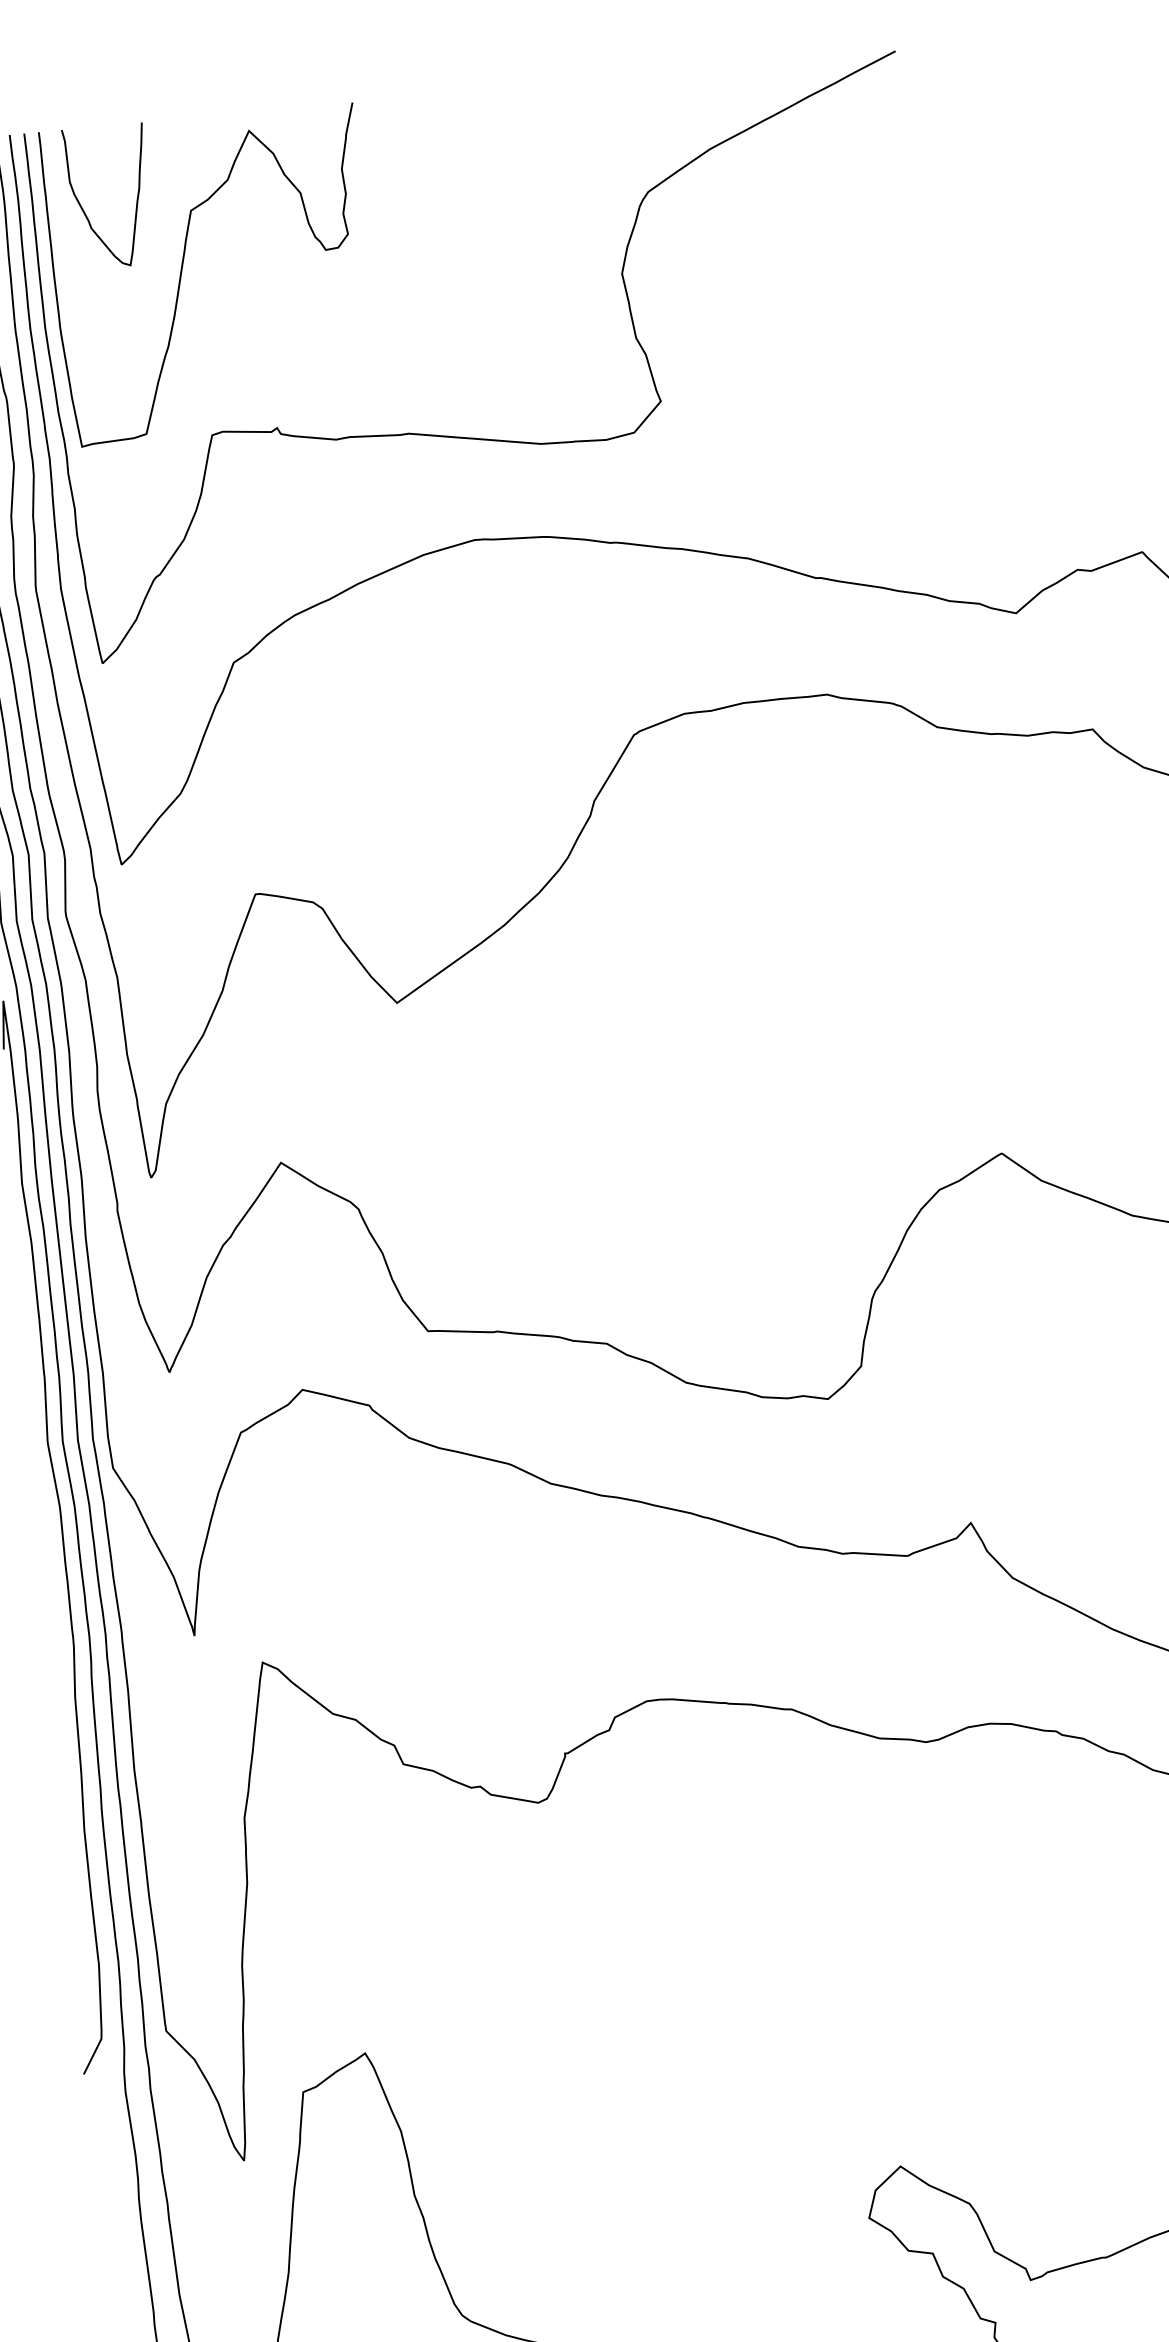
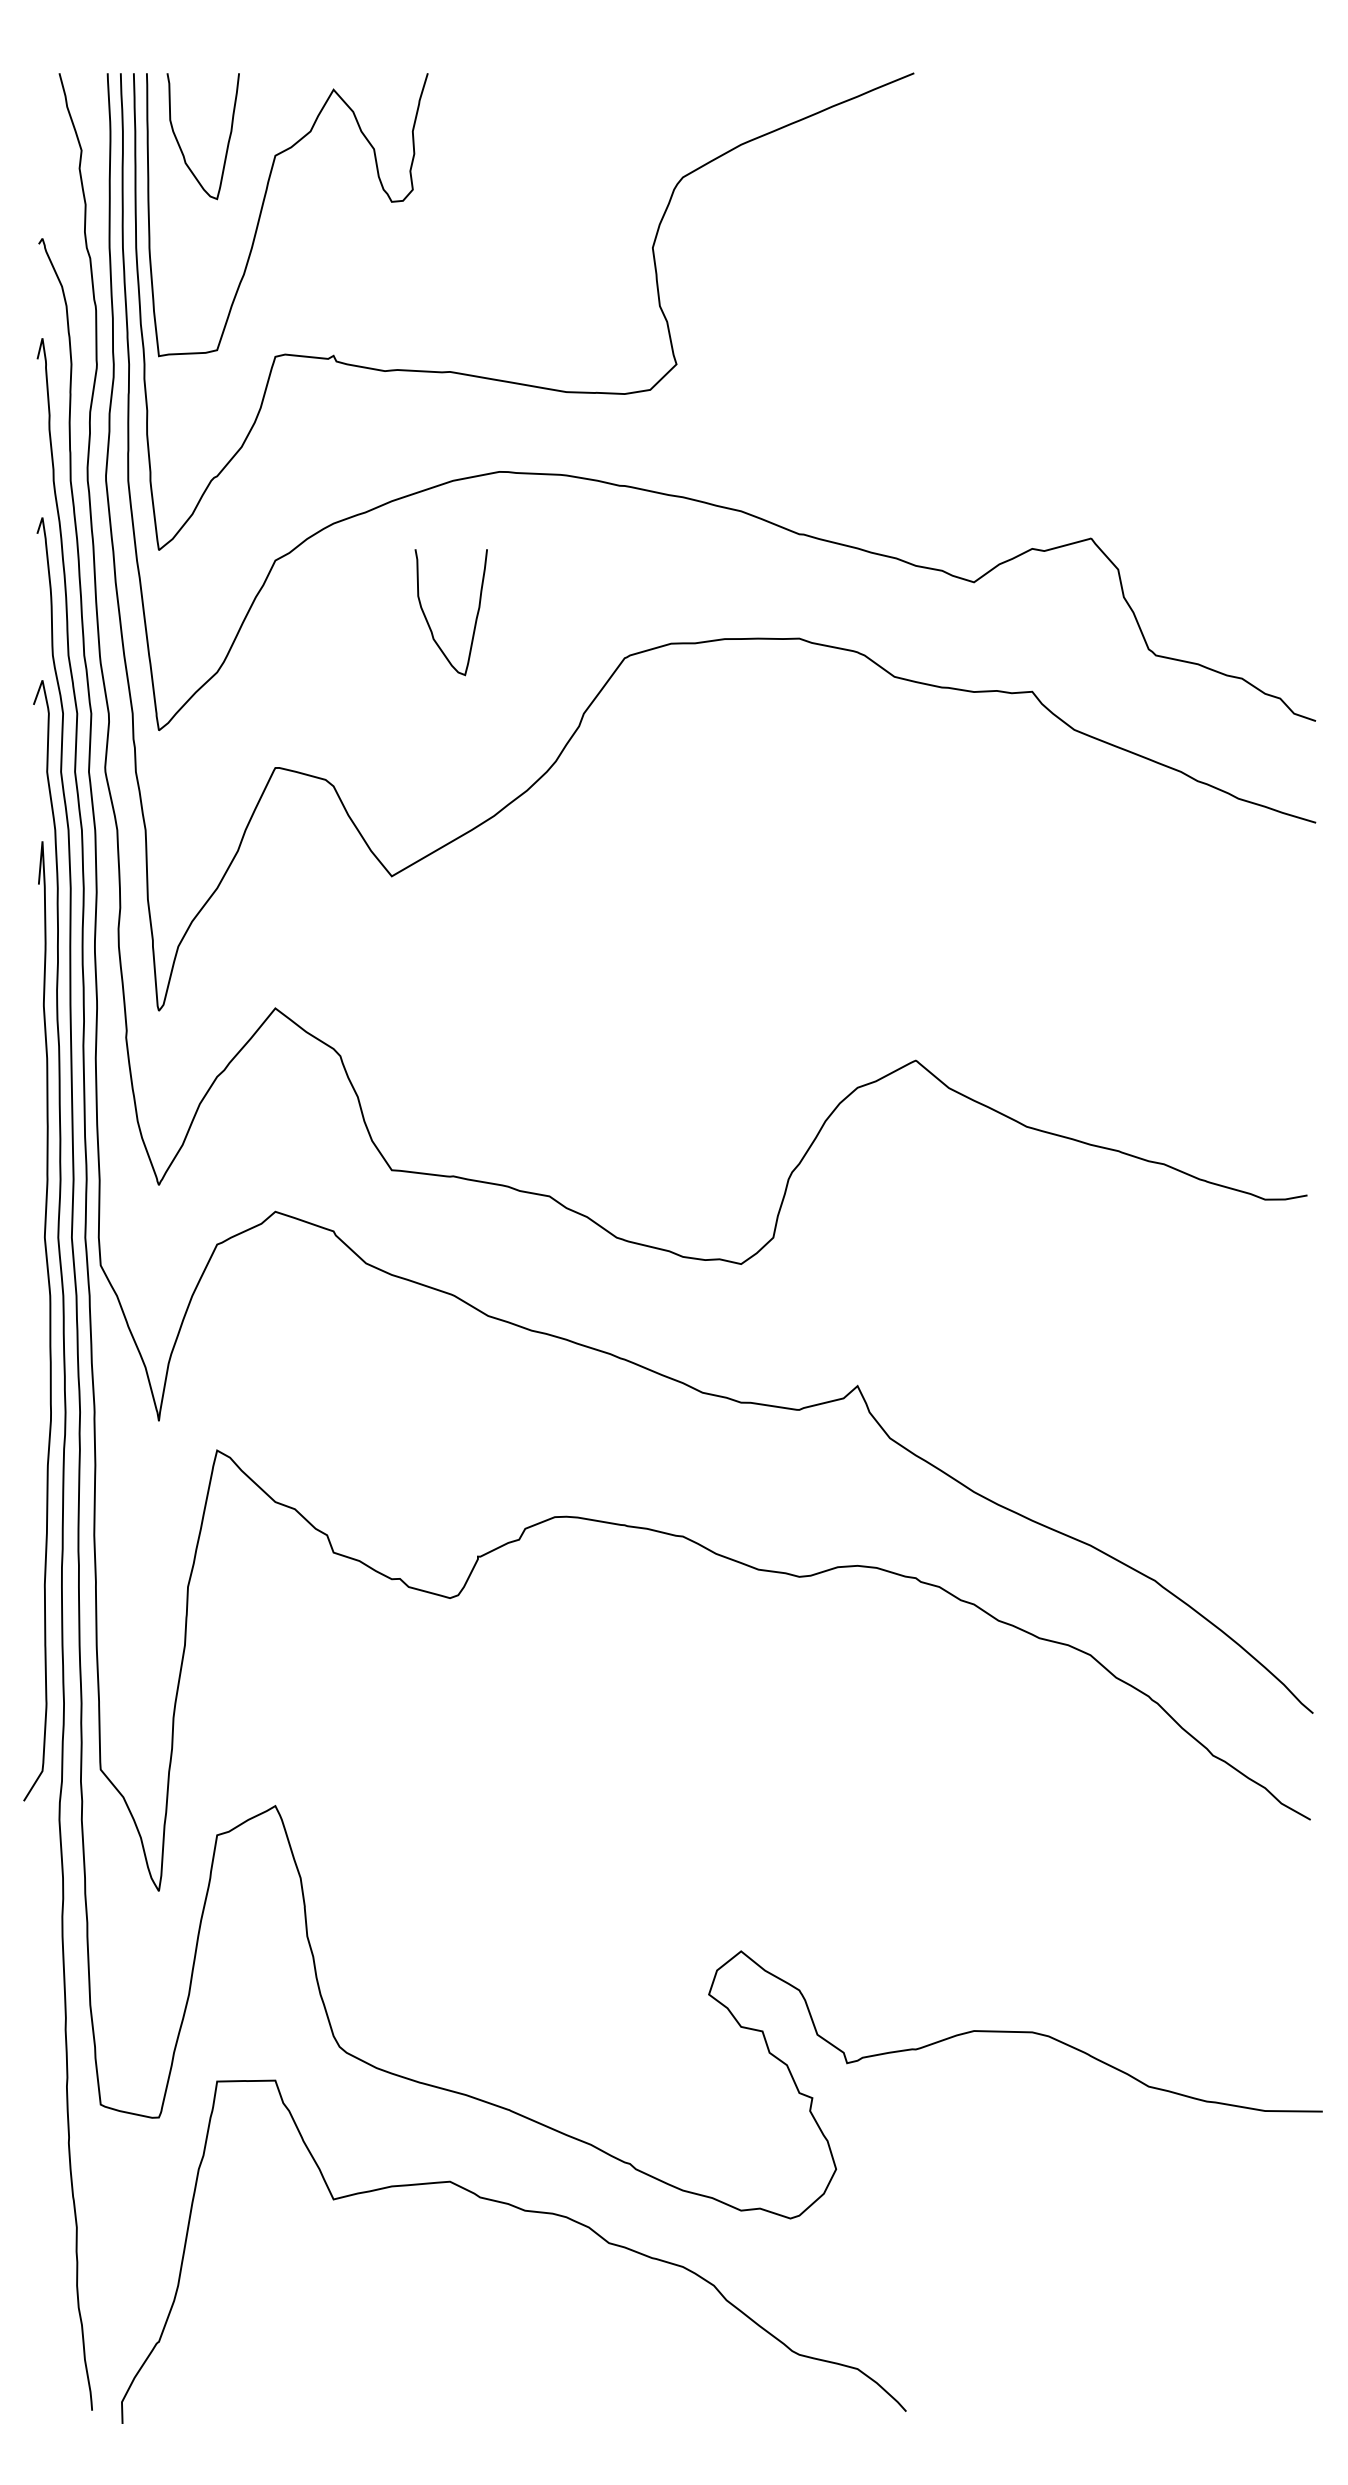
curve: (411, 714) -> (428, 621), added

